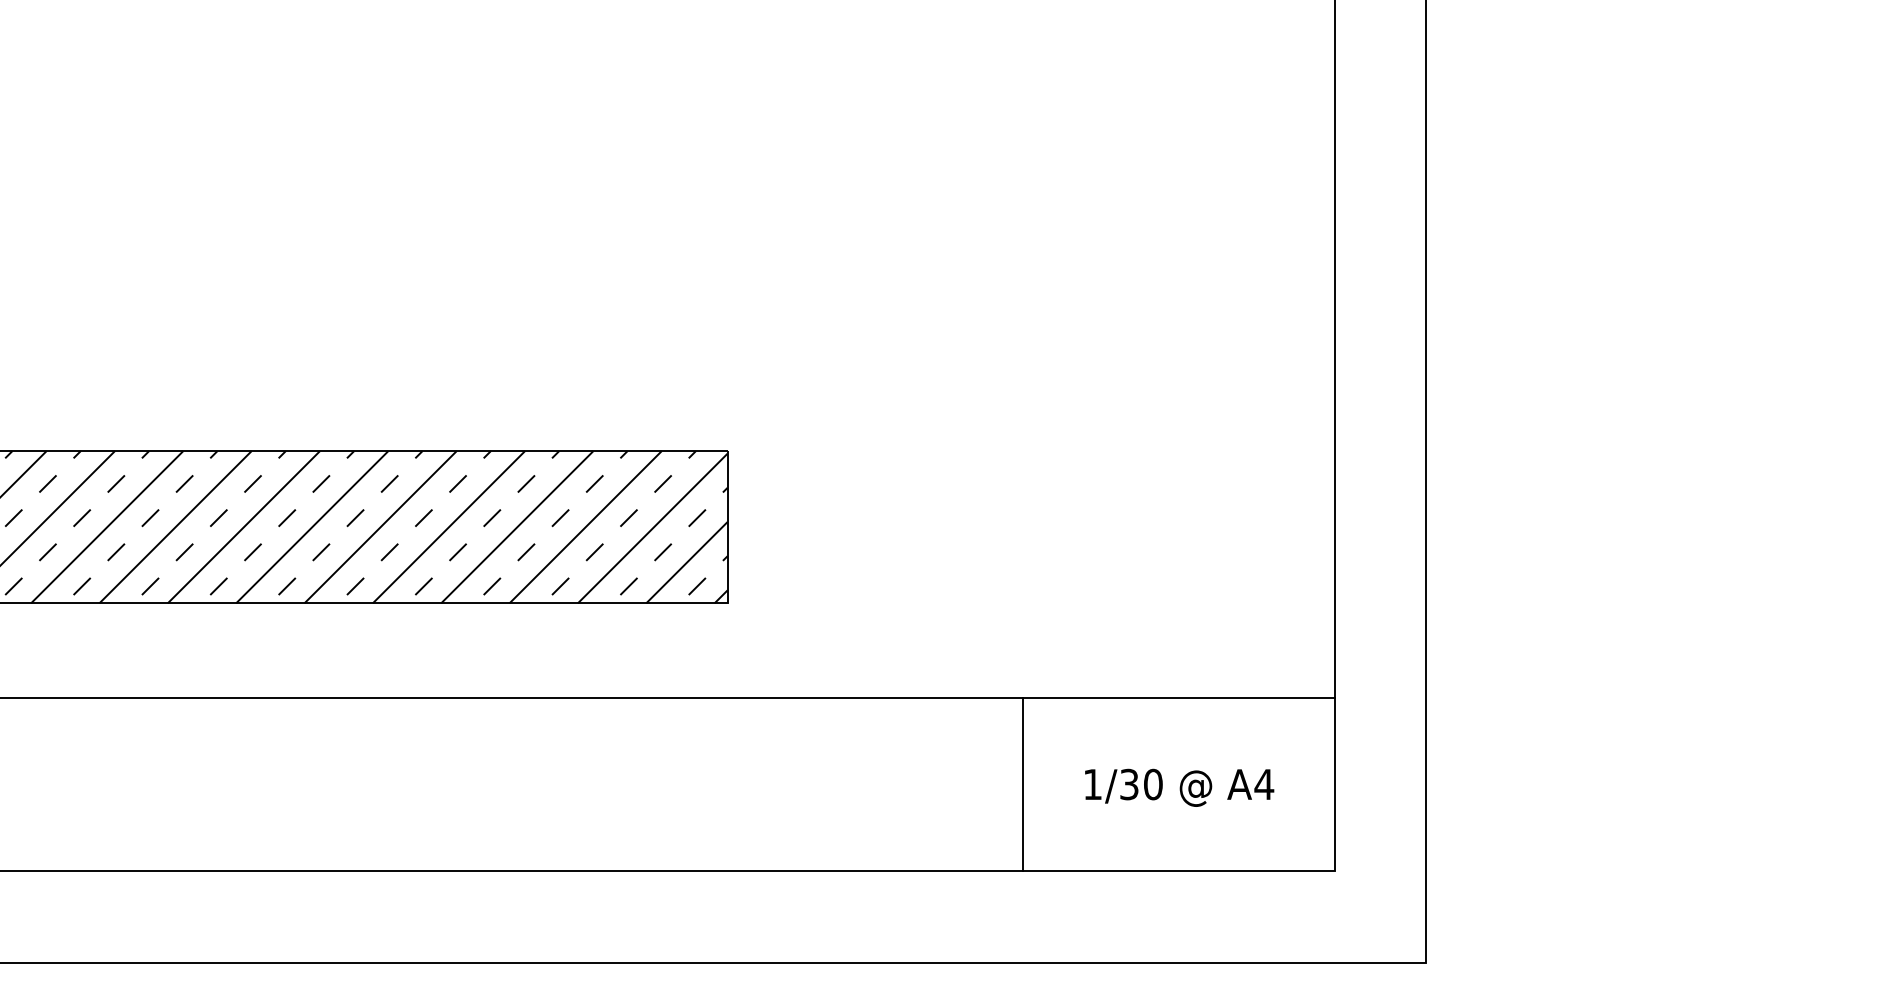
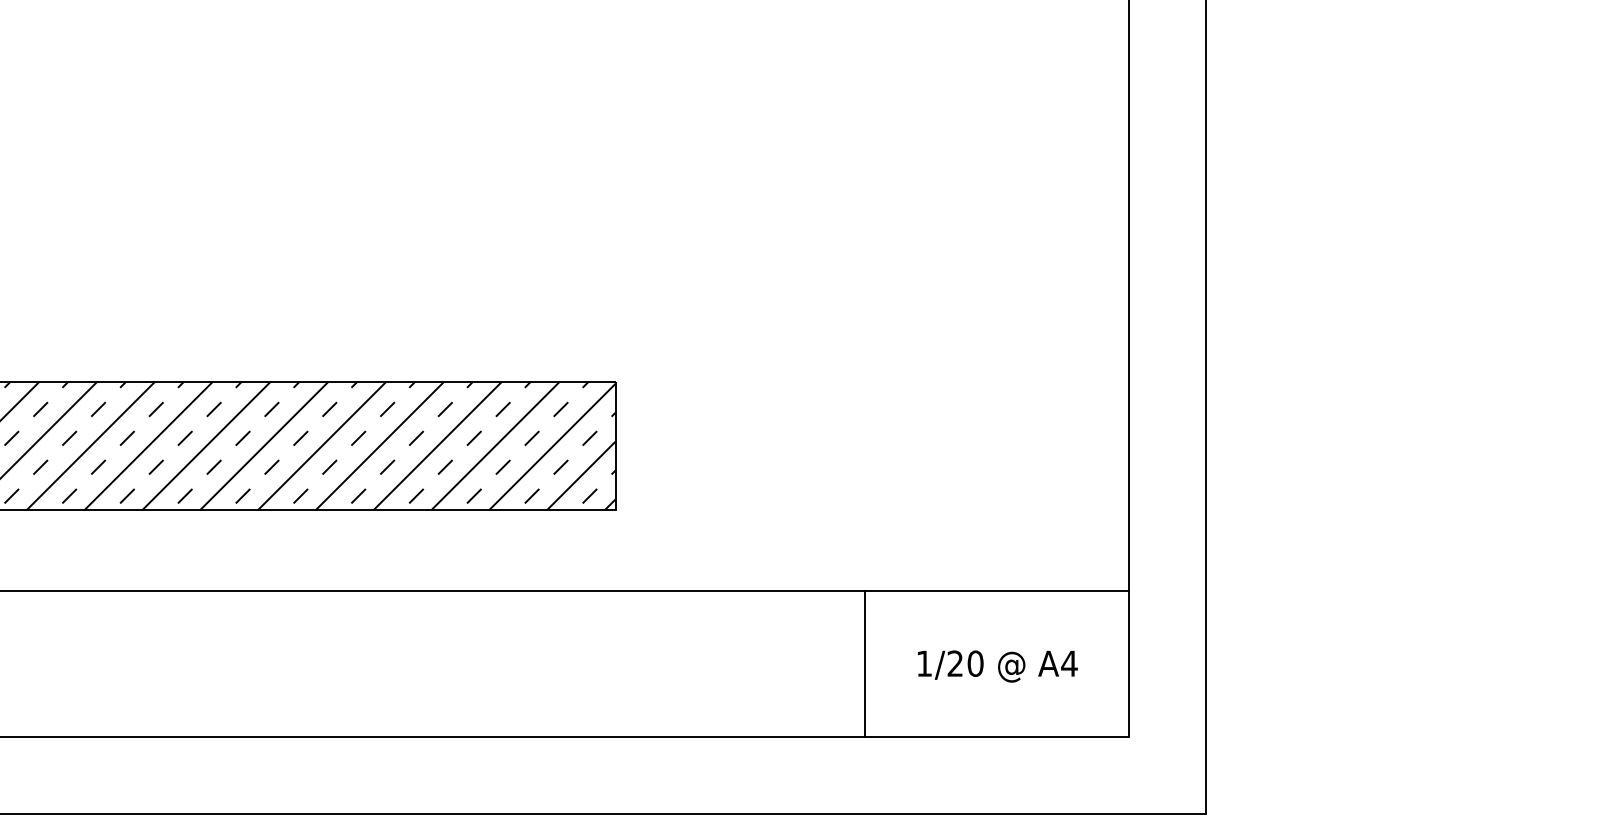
text: (1128, 784) -> (954, 663), 1/30 -> 1/20

